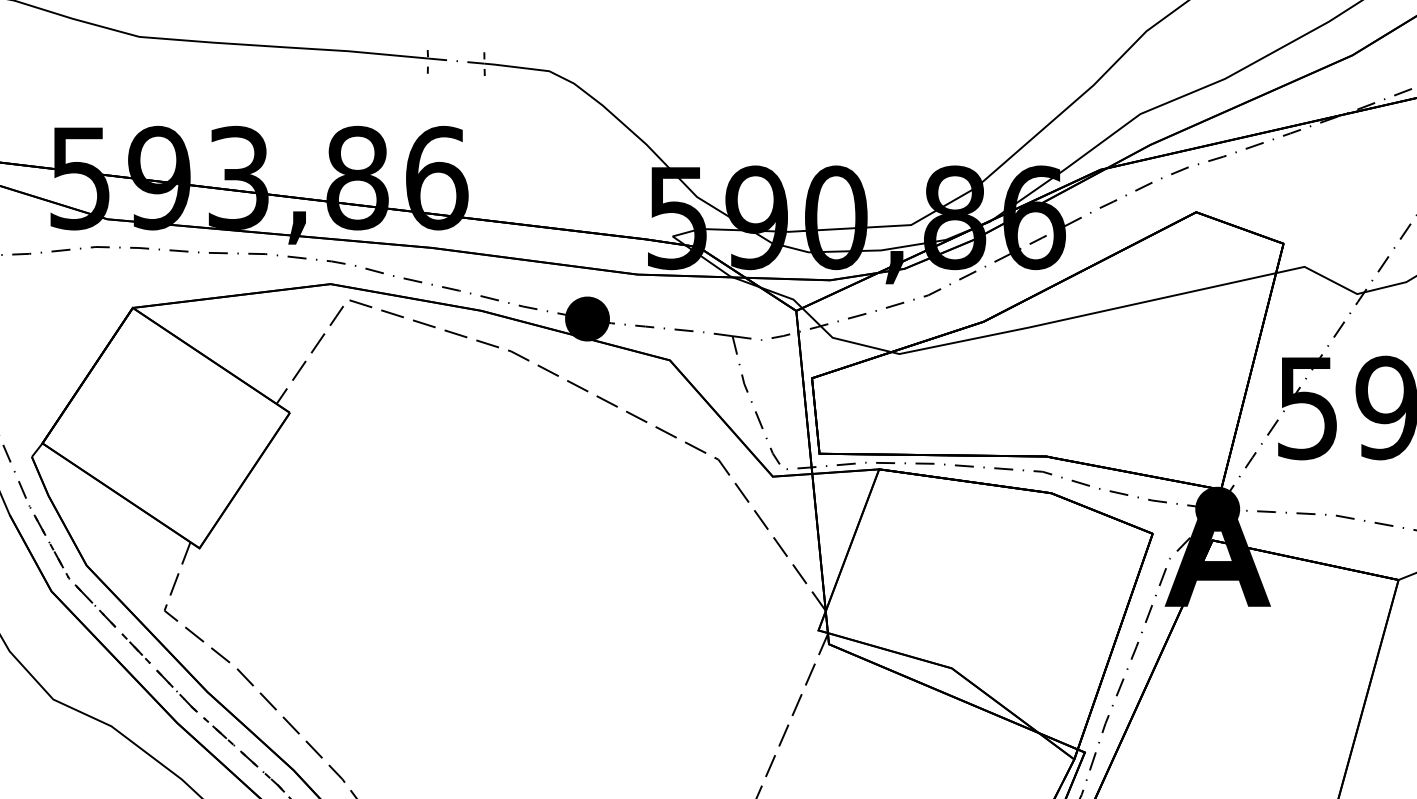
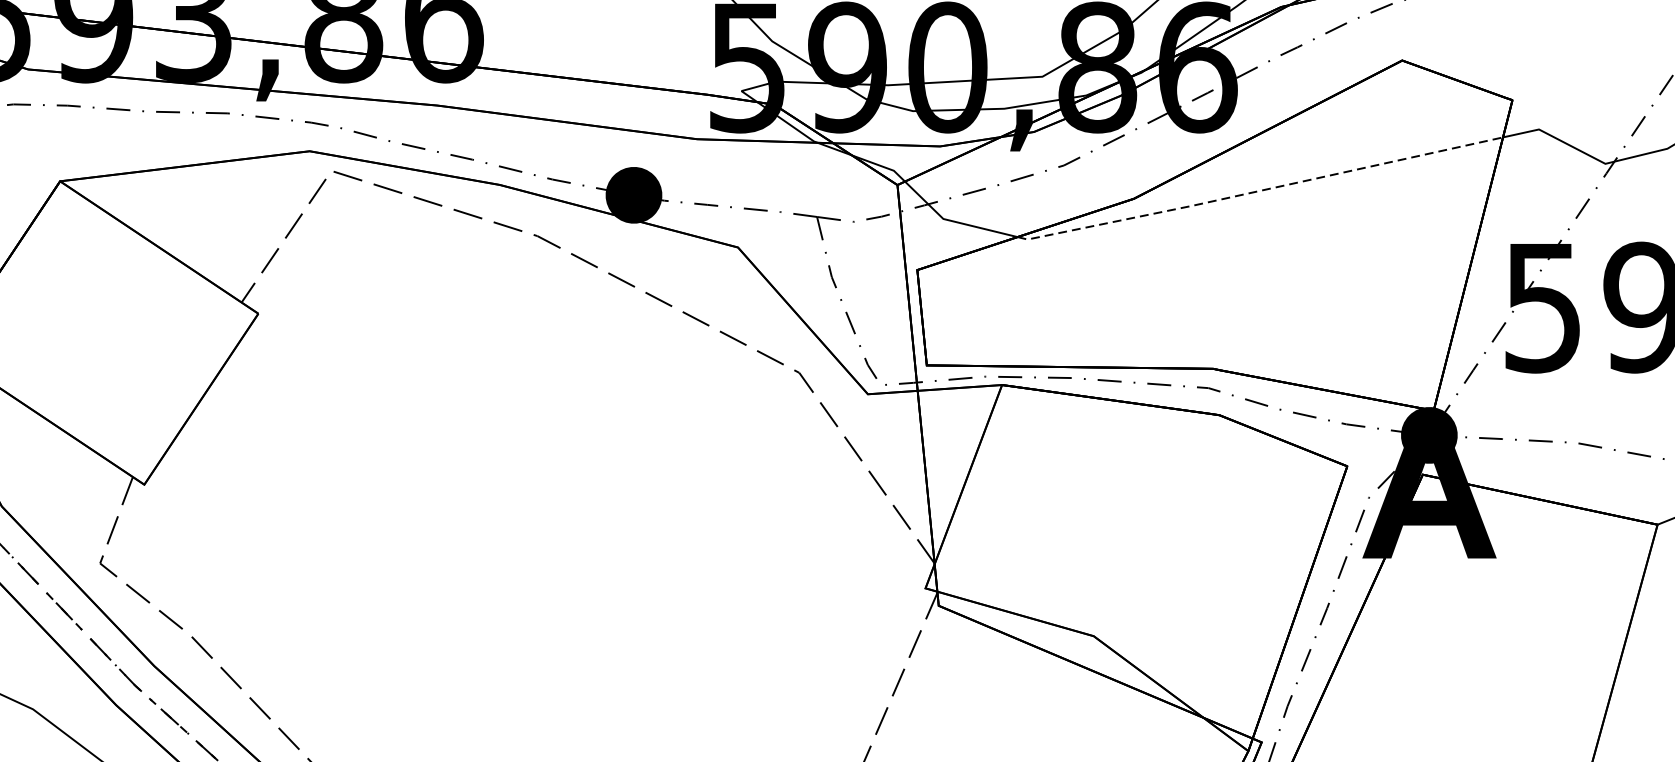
line: (1082, 315) -> (1258, 190), solid -> dashed

